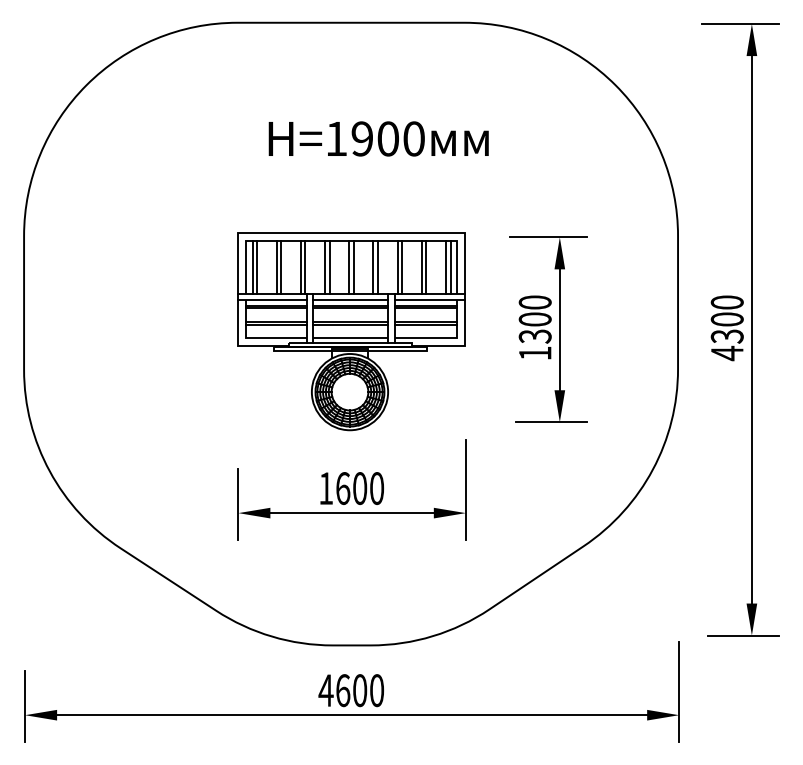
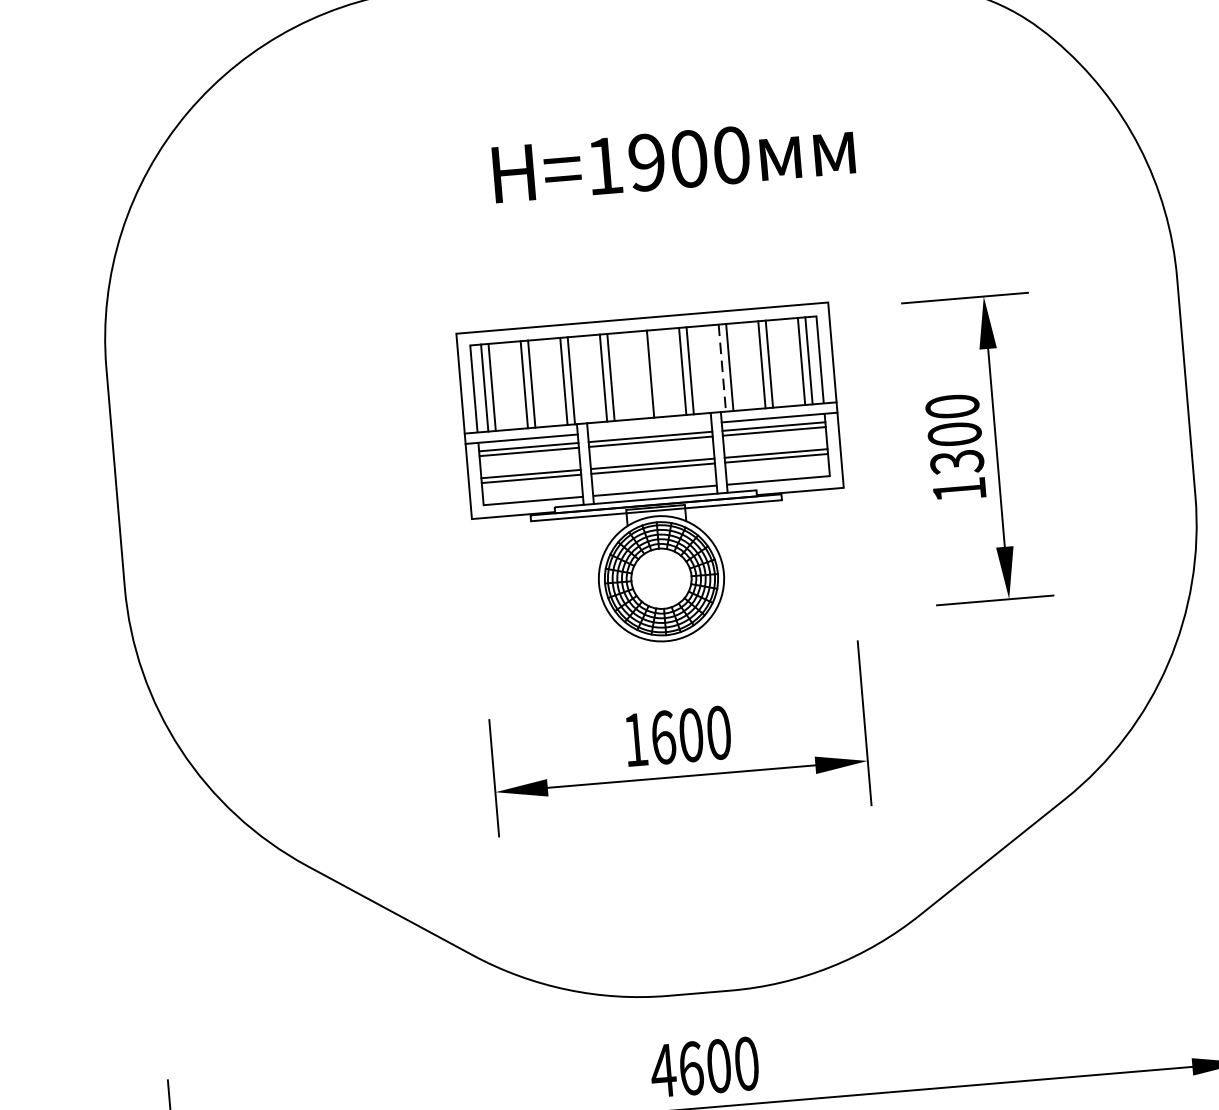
line: (349, 267) -> (643, 374), removed
line: (397, 267) -> (722, 368), solid -> dashed
line: (350, 300) -> (649, 428), removed

